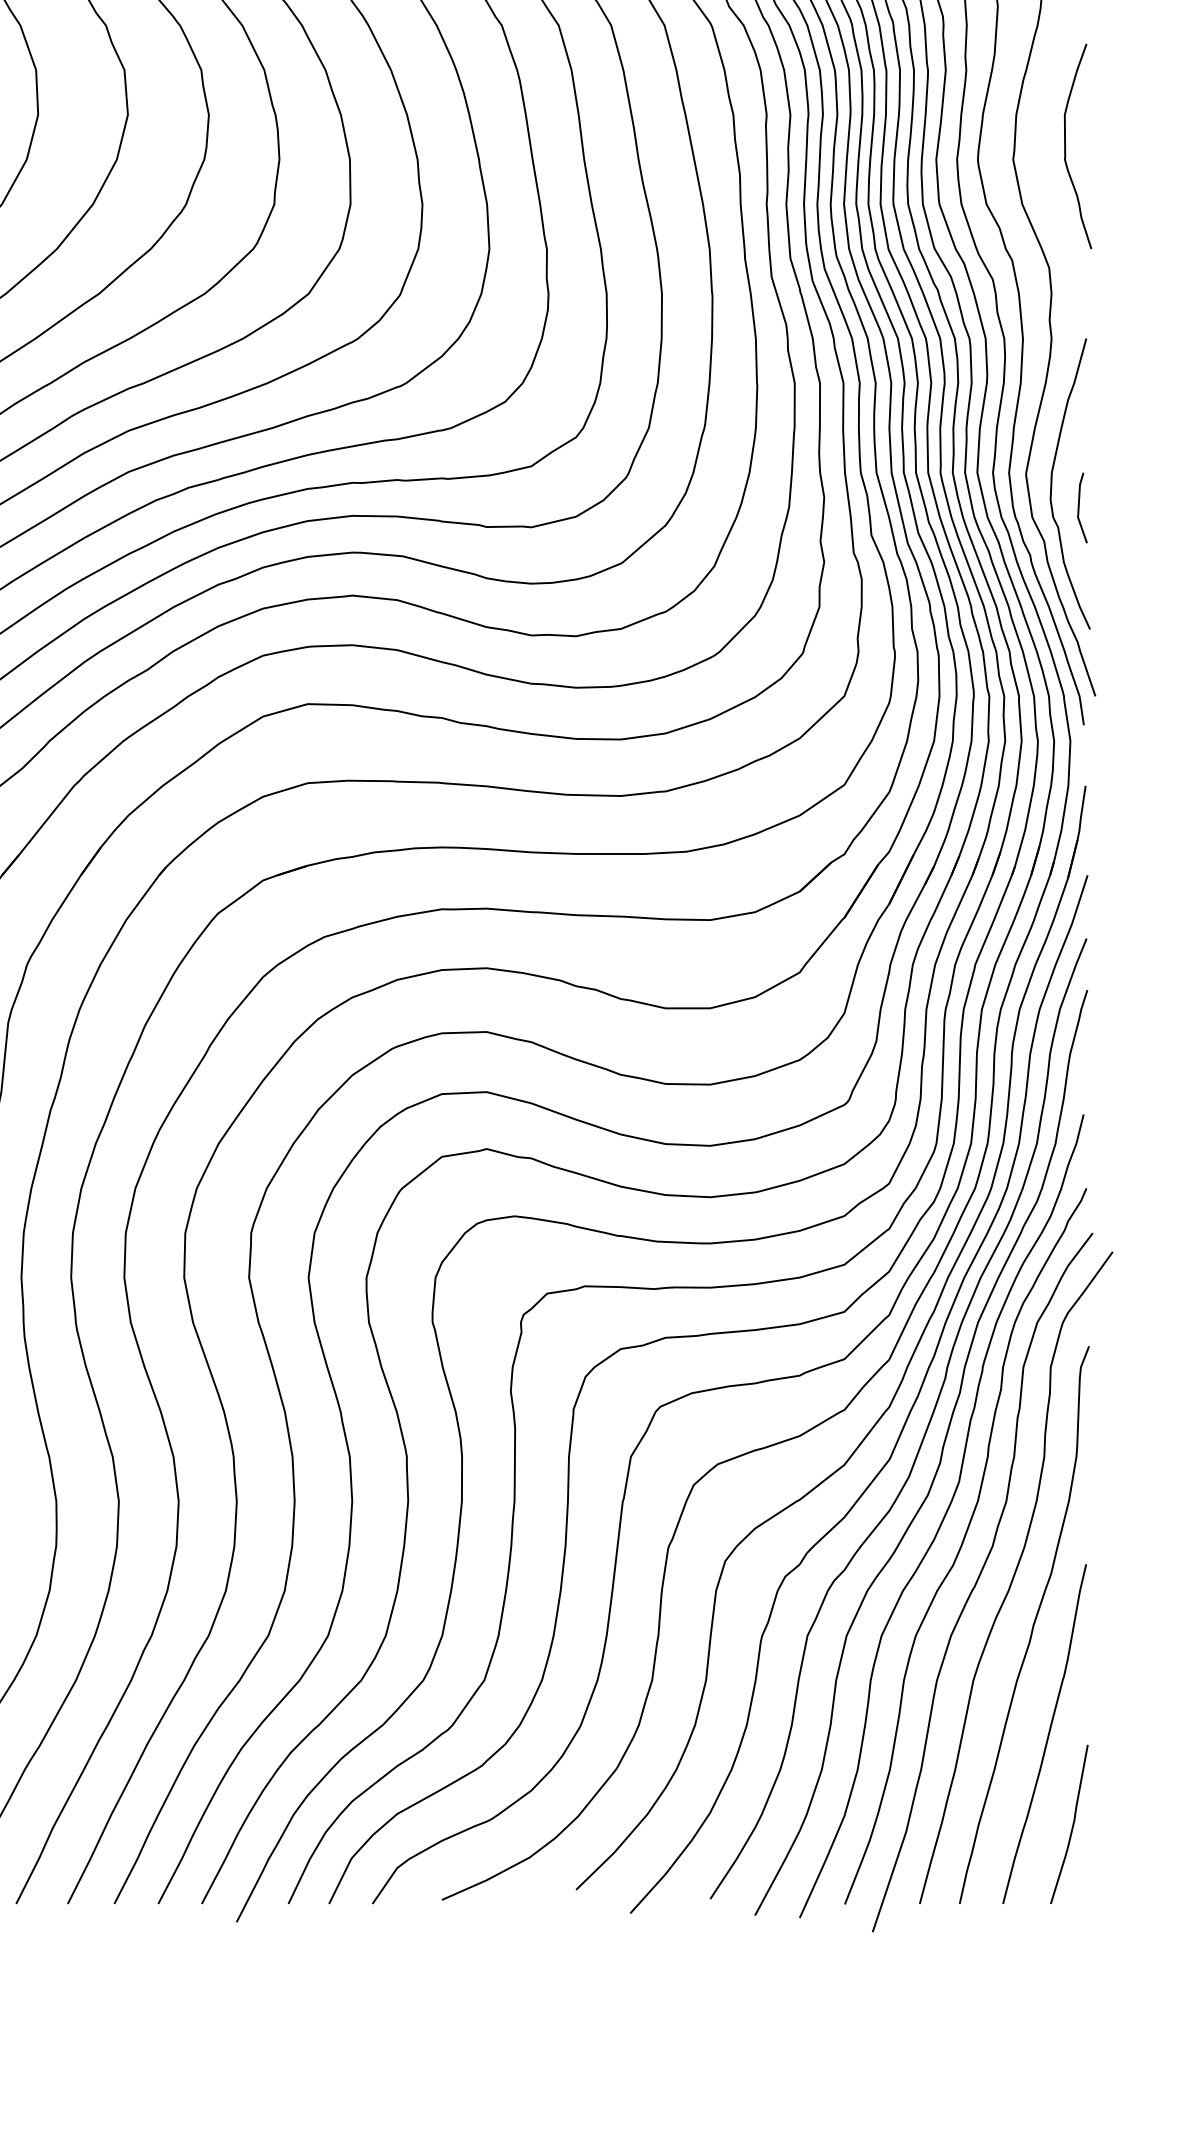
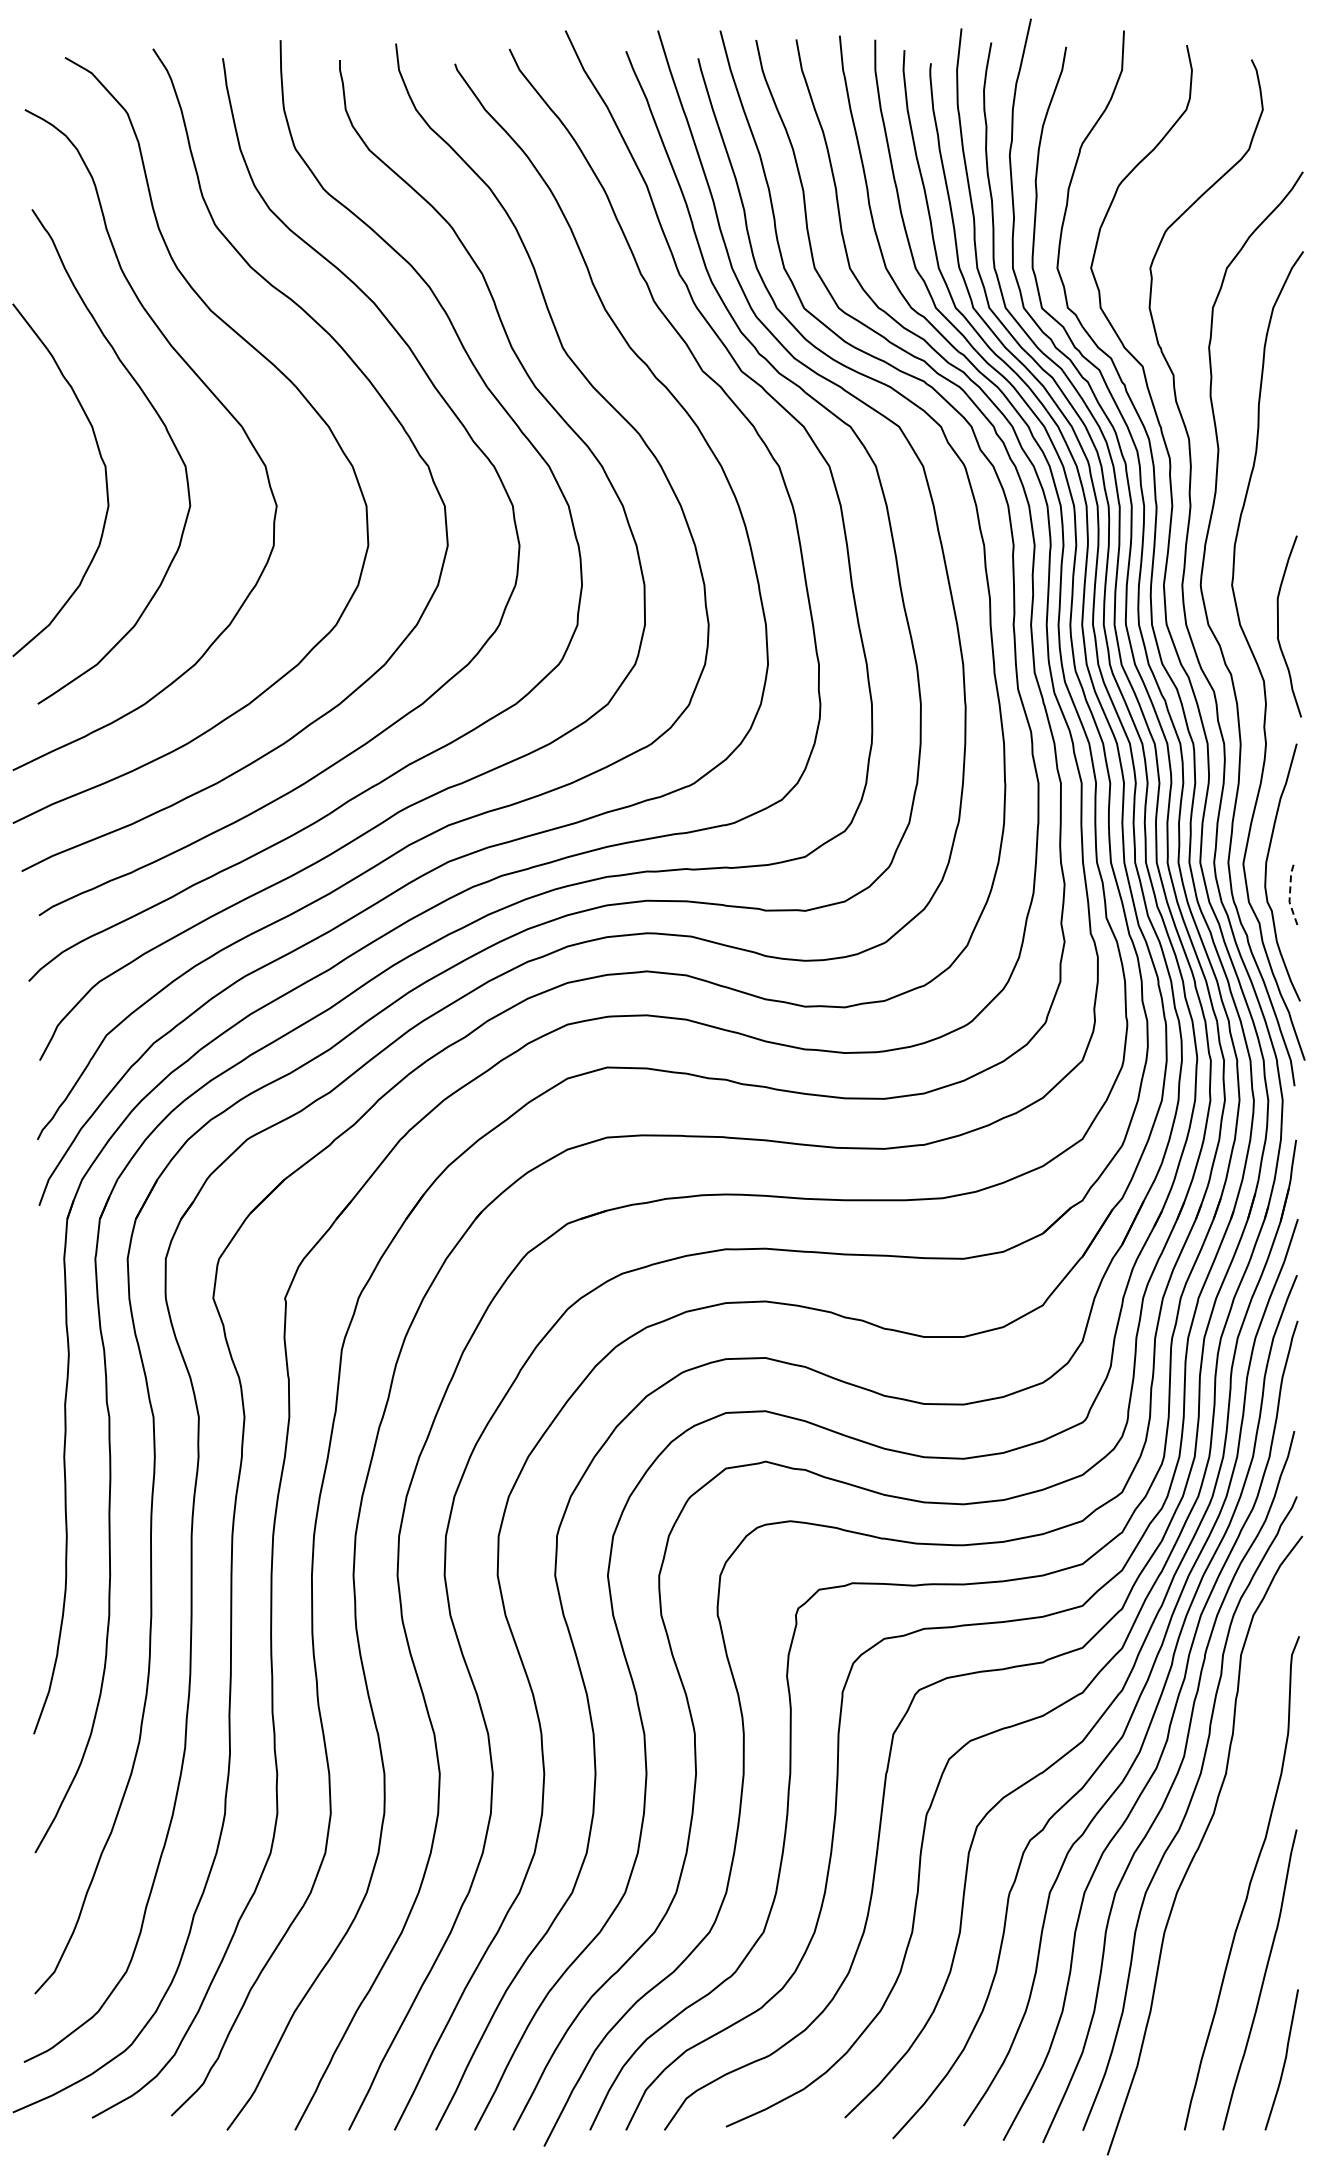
curve: (1065, 146) -> (1278, 626), moved
line: (1078, 508) -> (1289, 894), solid -> dashed
curve: (1014, 1577) -> (1233, 1841), removed

